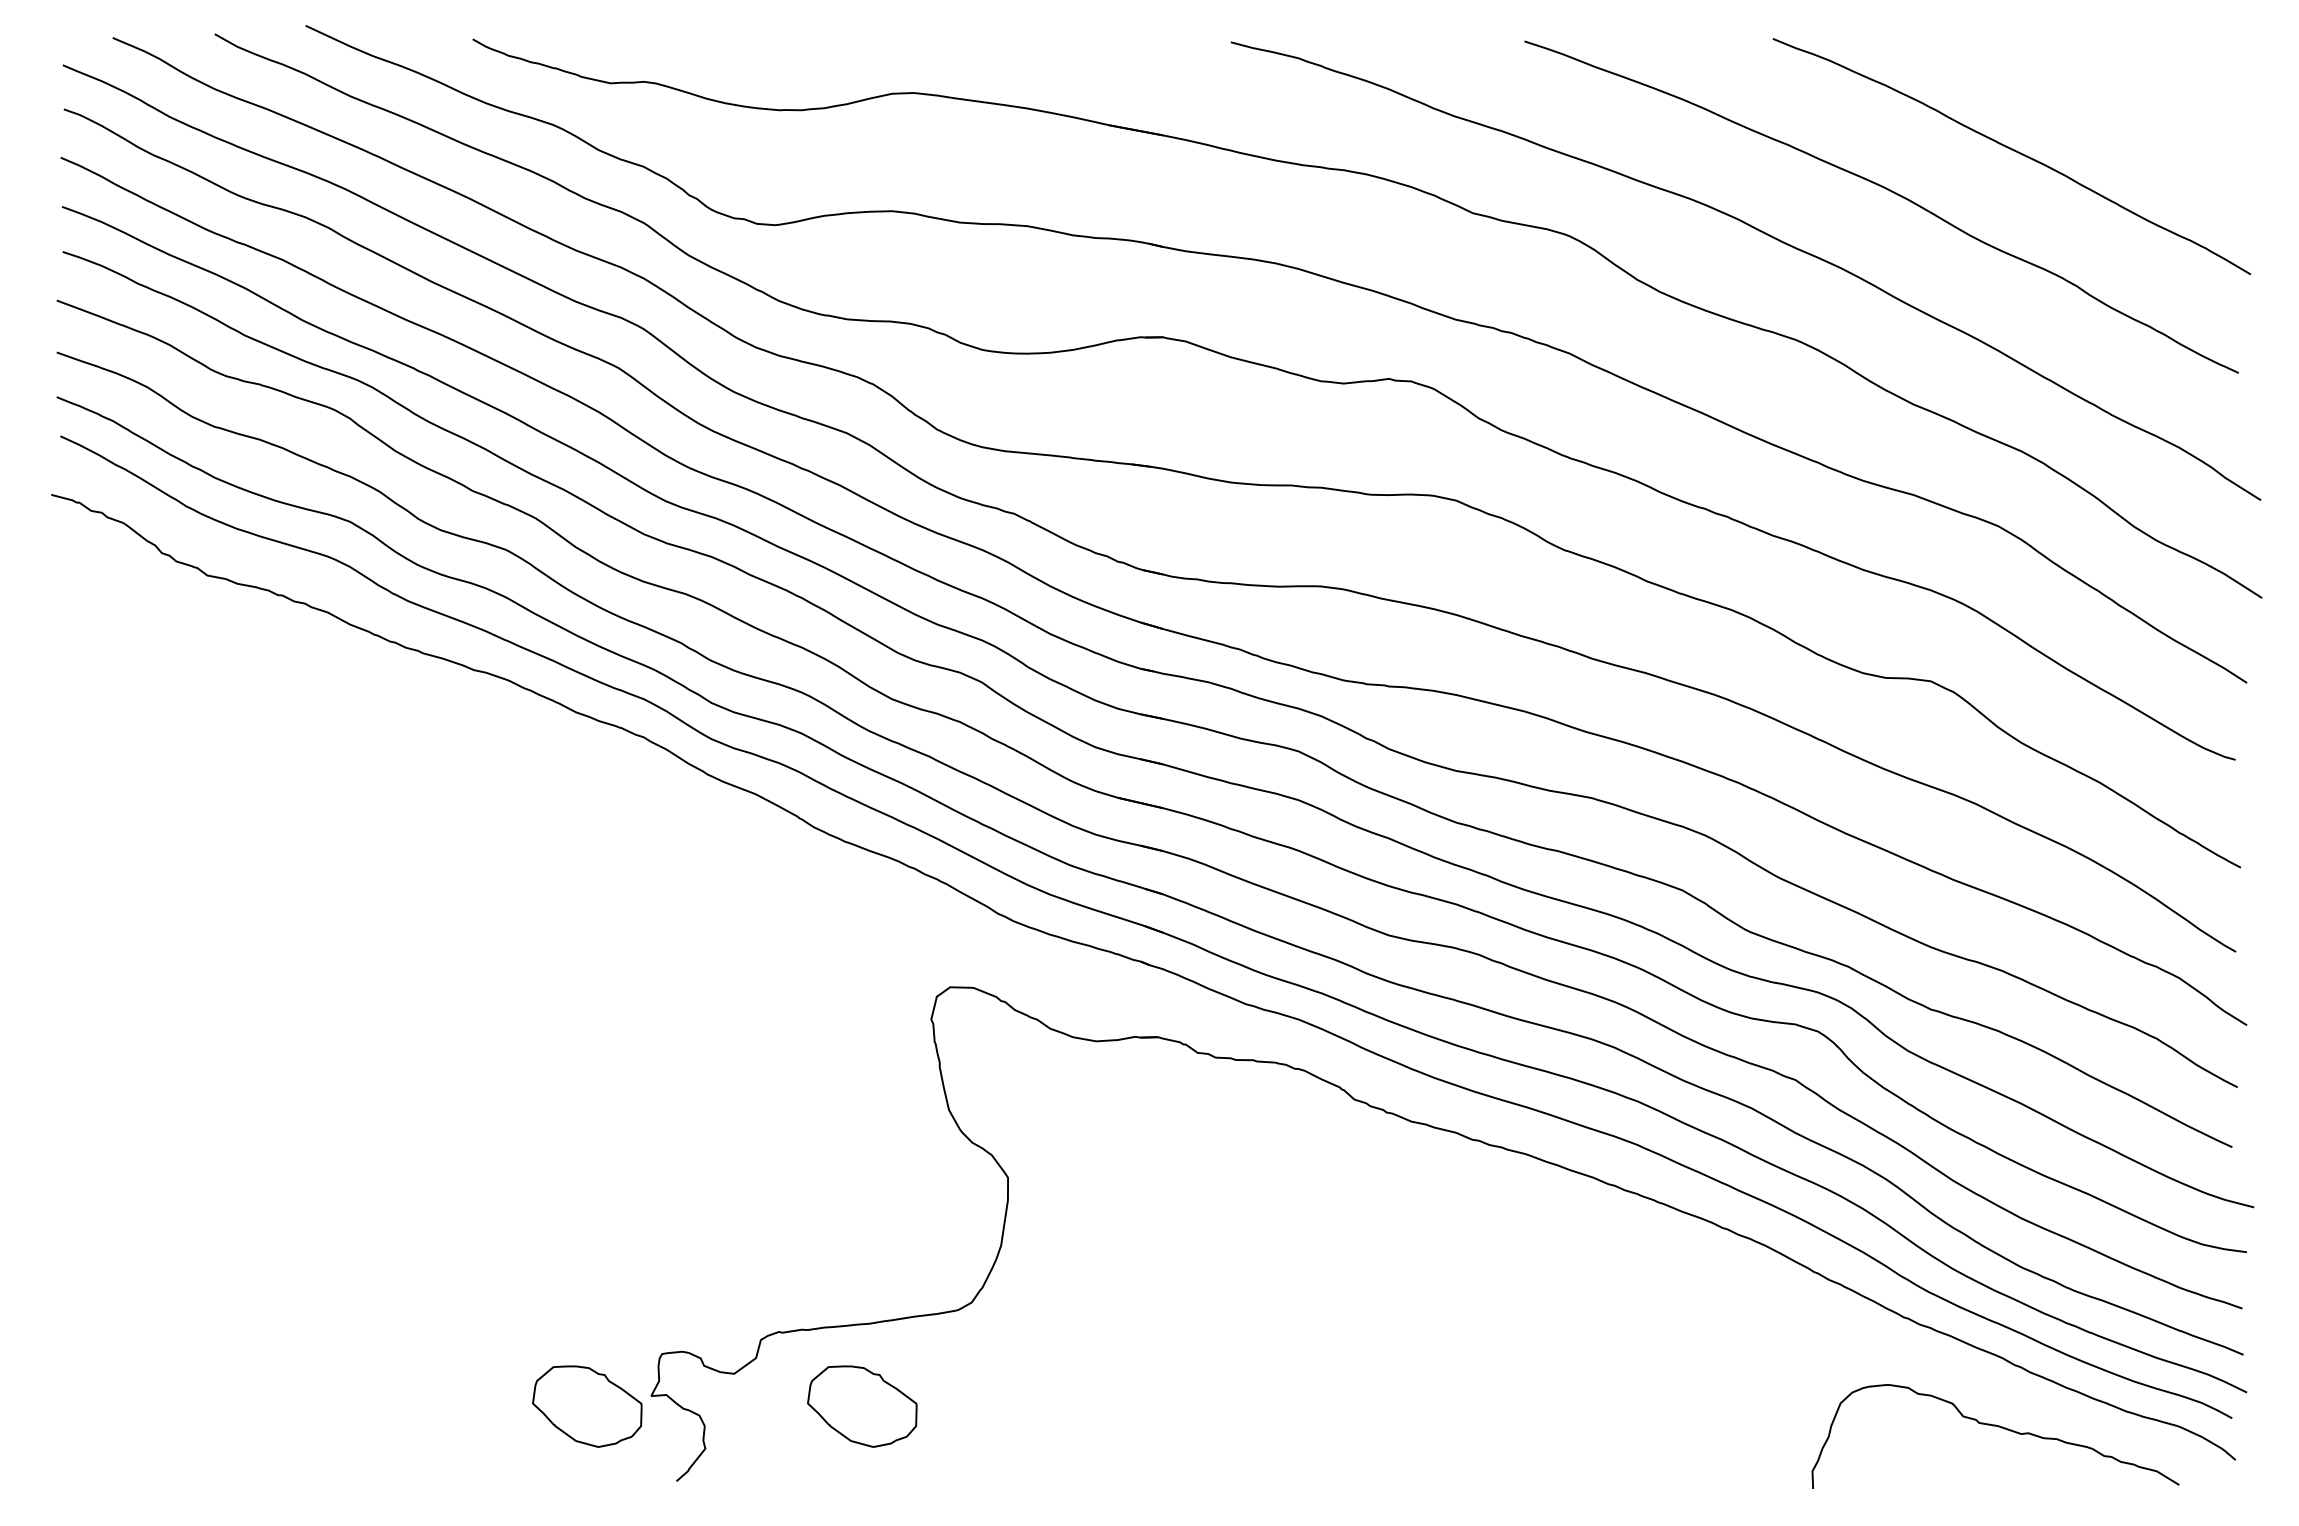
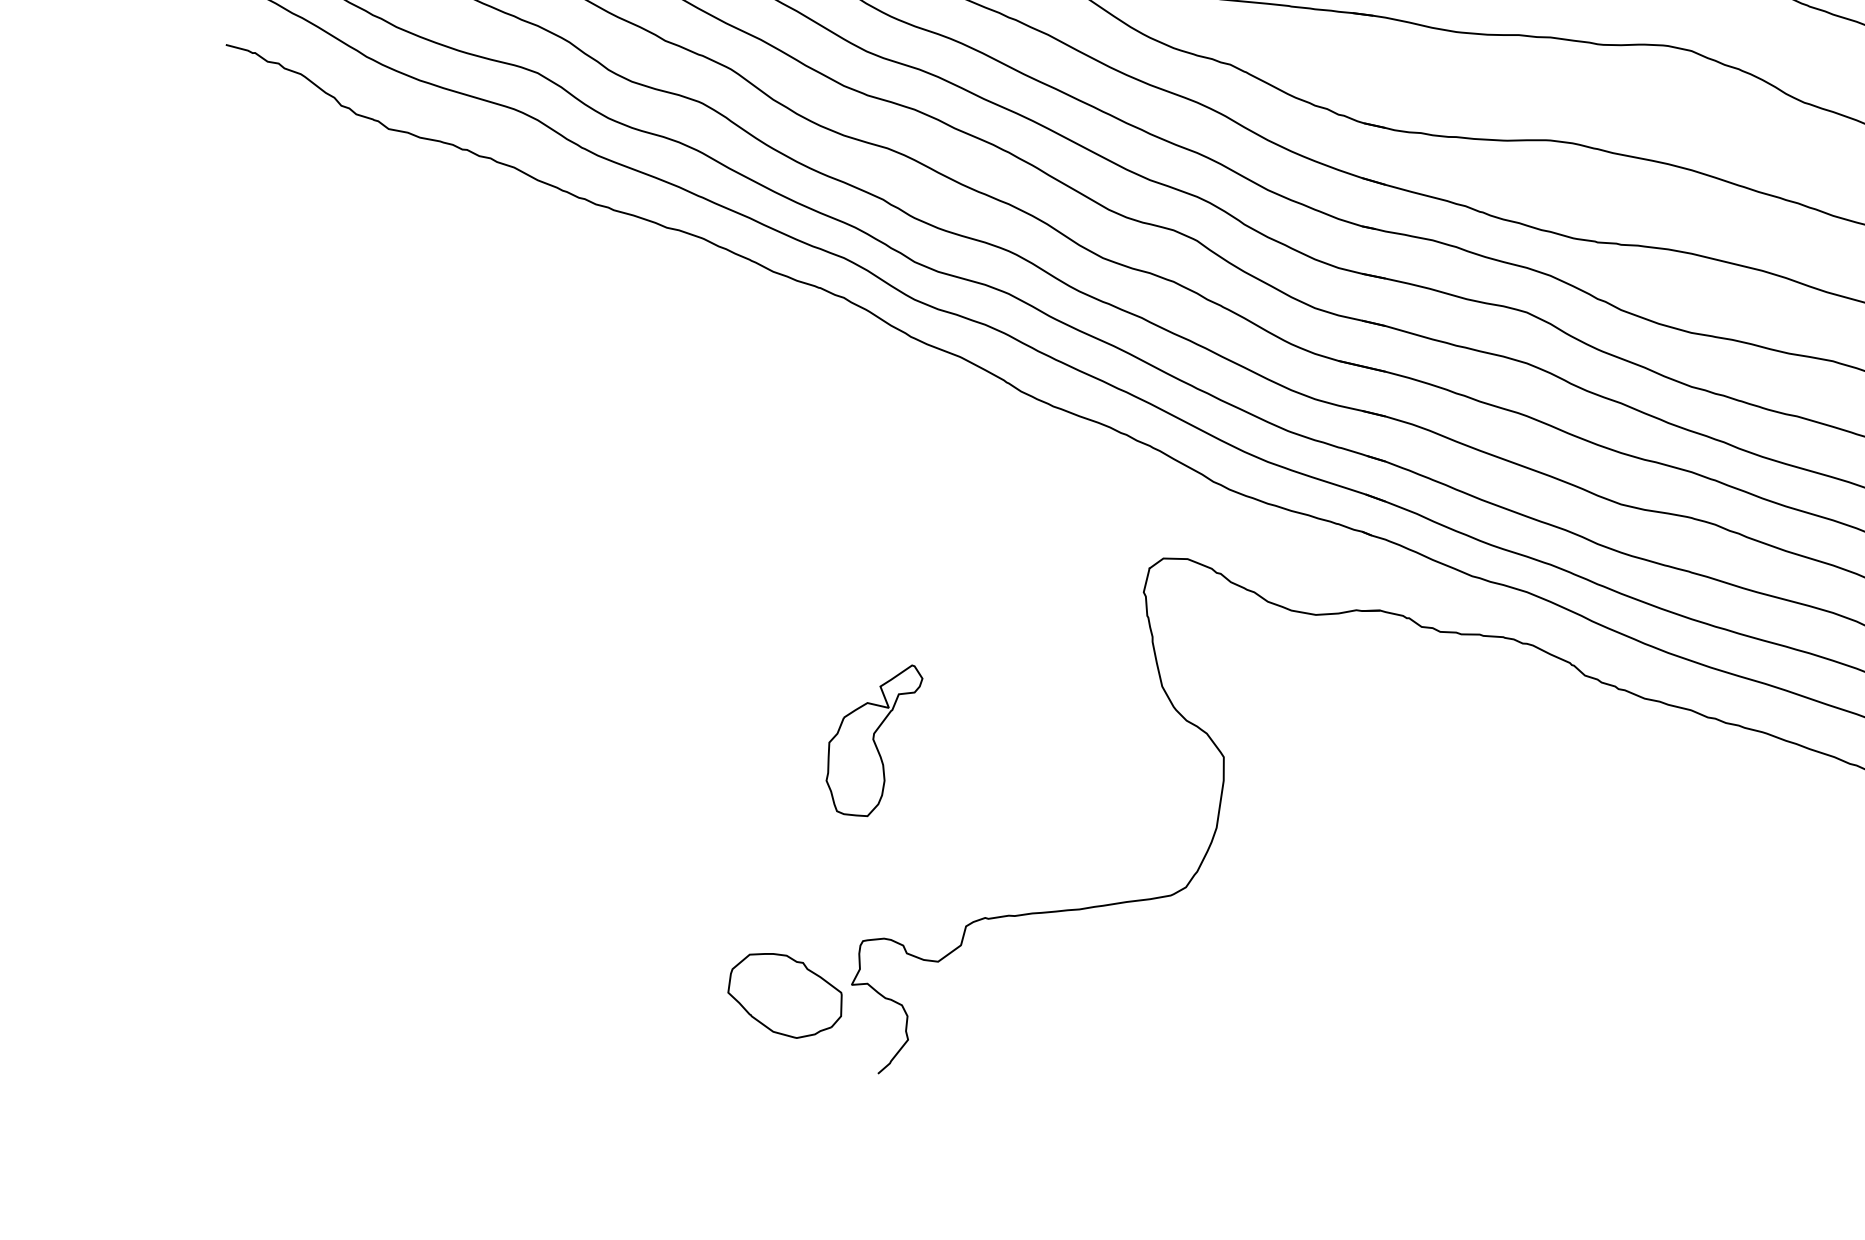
part: (672, 1162) -> (873, 741), added
part: (862, 1406) -> (1072, 995), removed

